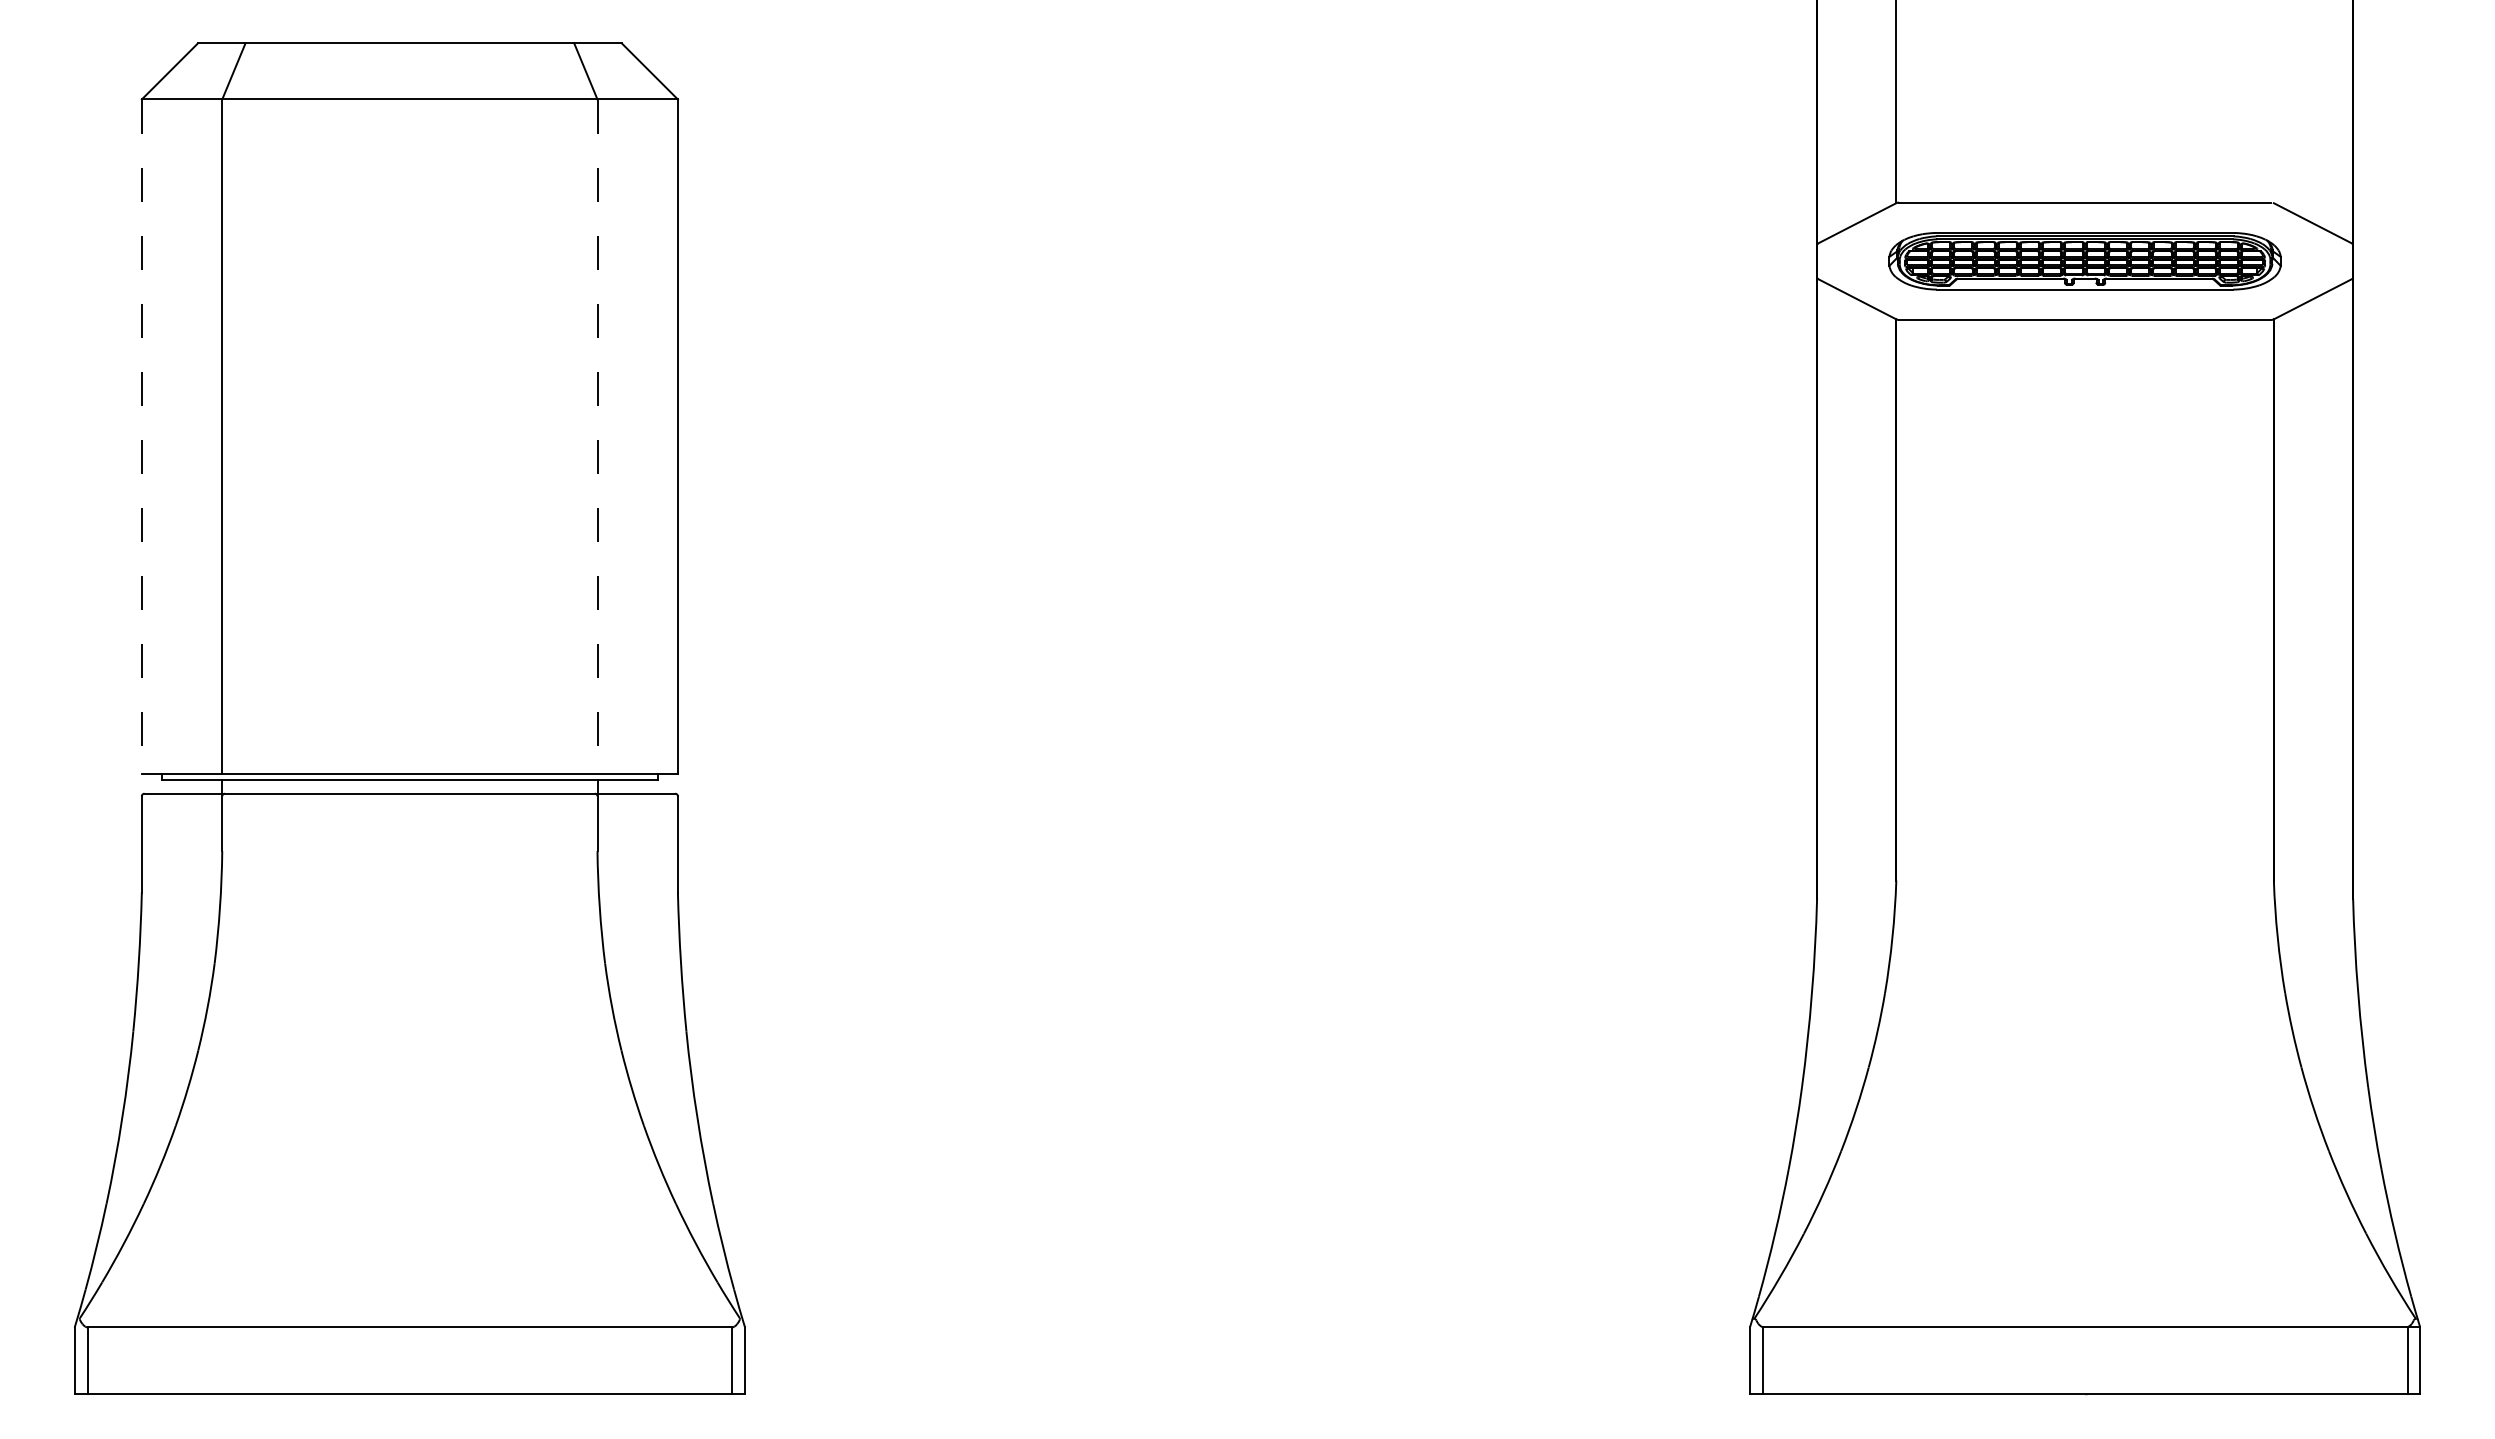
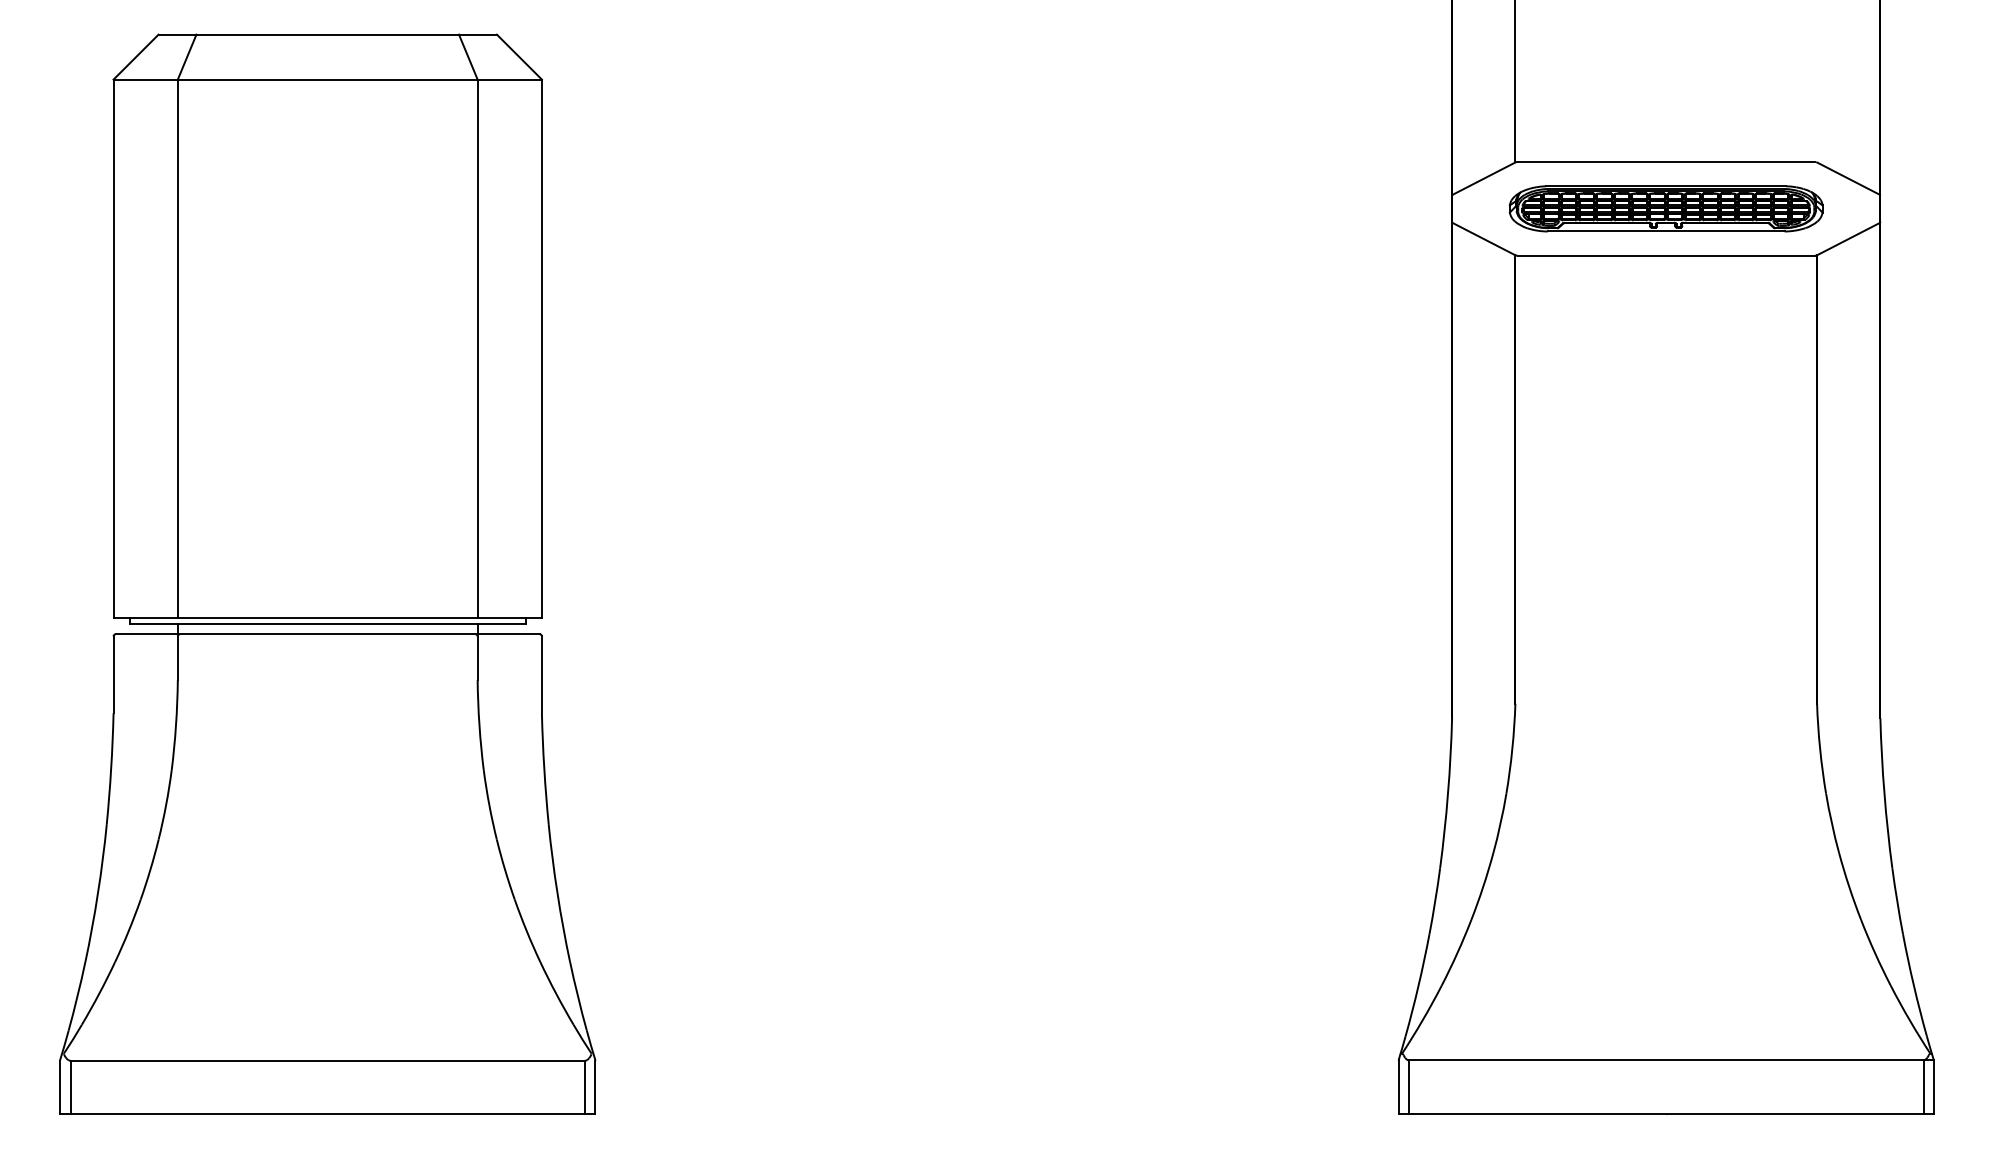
line: (141, 437) -> (113, 349), dashed -> solid
line: (597, 437) -> (477, 349), dashed -> solid

